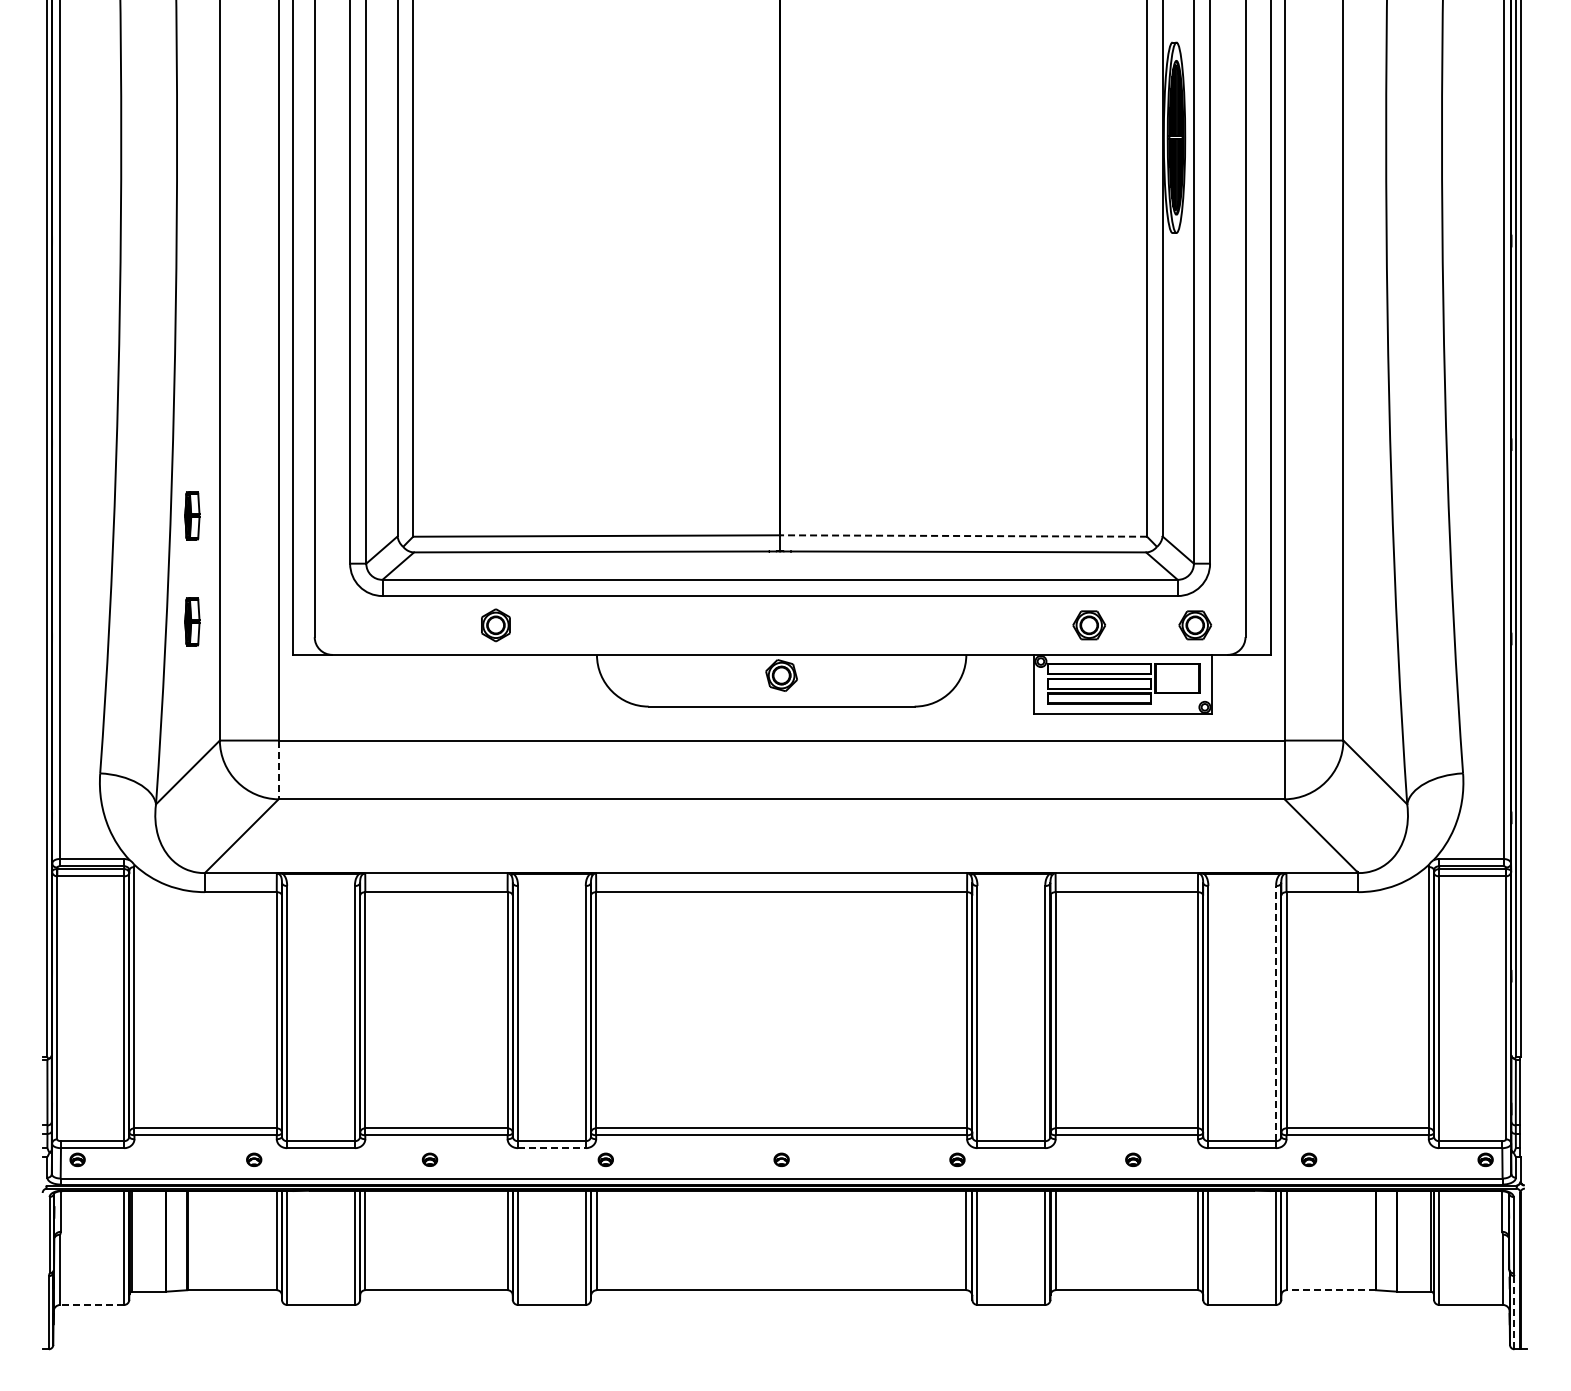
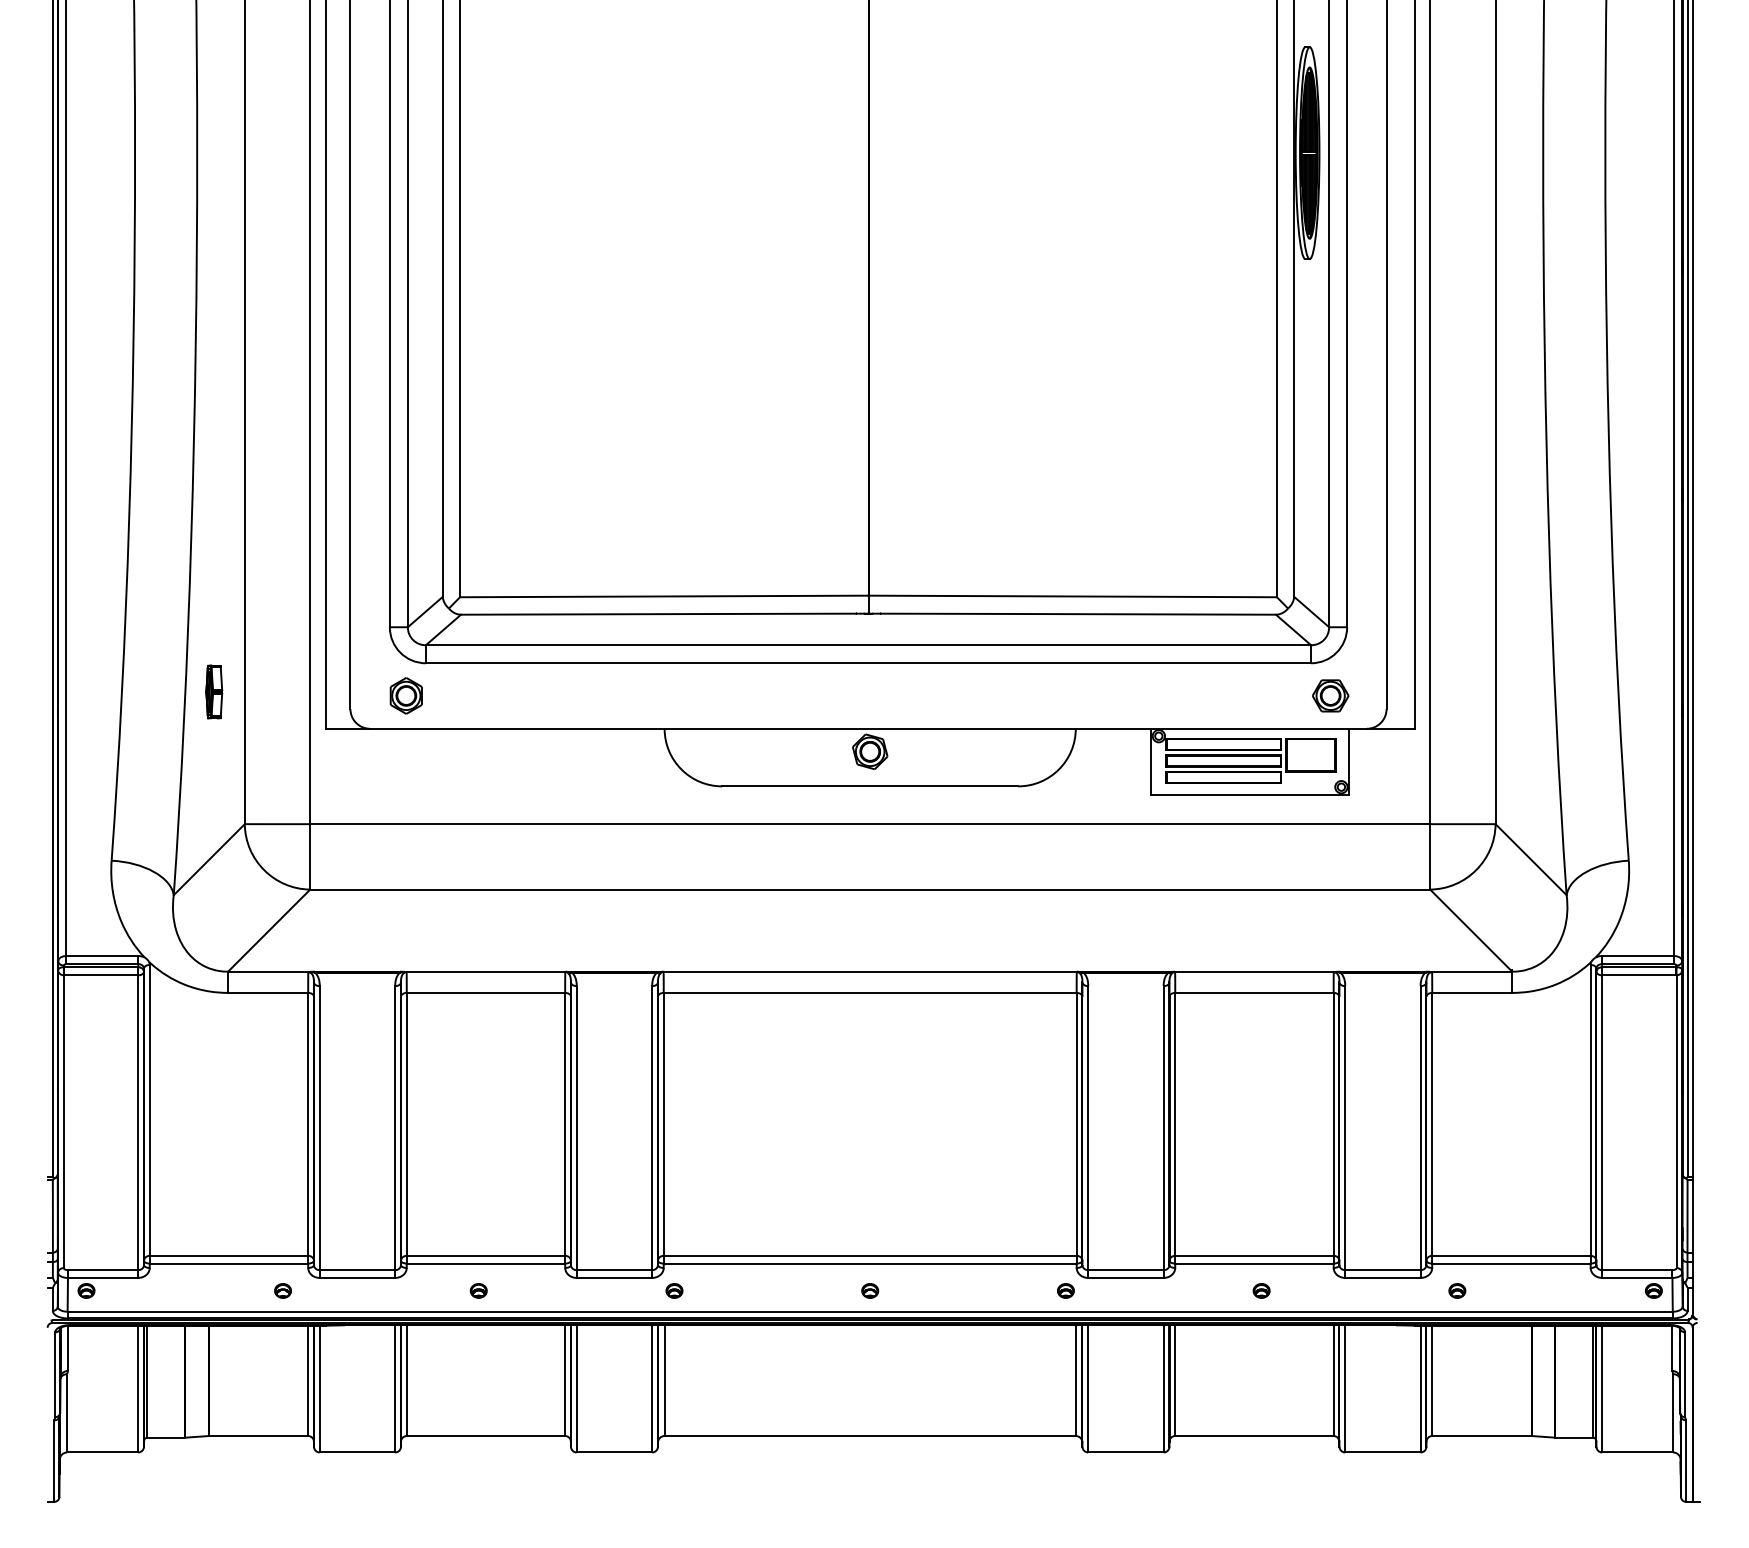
part: (192, 515) -> (214, 573), removed
line: (963, 536) -> (1072, 597), dashed -> solid
part: (495, 625) -> (405, 696), moved
part: (1089, 625) -> (1212, 696), removed
line: (278, 770) -> (310, 857), dashed -> solid
line: (1276, 1013) -> (1421, 1127), dashed -> solid
line: (551, 1148) -> (614, 1278), dashed -> solid
line: (1331, 1290) -> (1482, 1436), dashed -> solid
line: (92, 1304) -> (103, 1451), dashed -> solid
line: (1514, 1312) -> (1686, 1460), dashed -> solid

